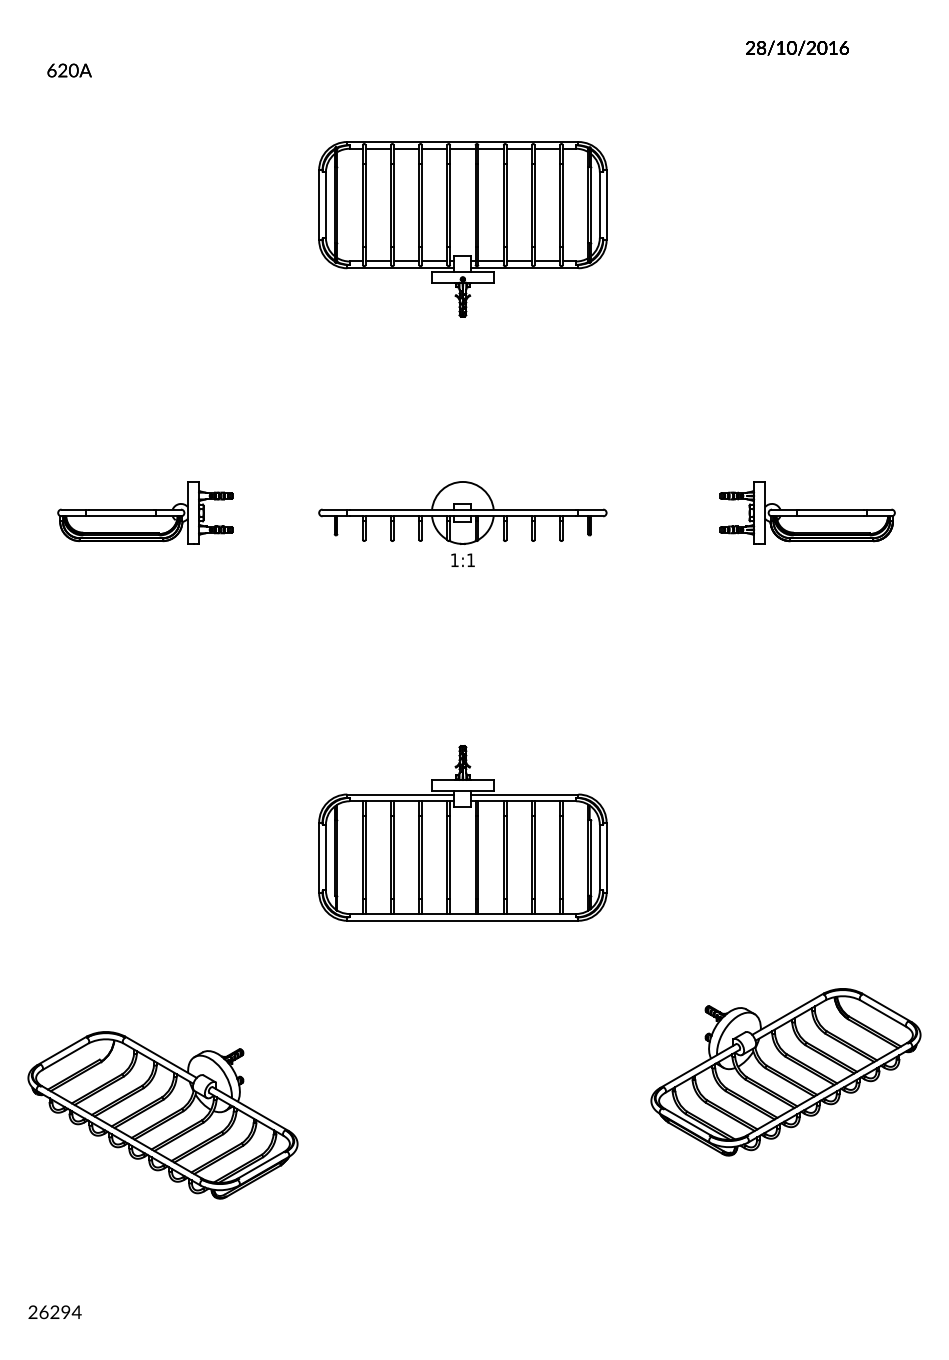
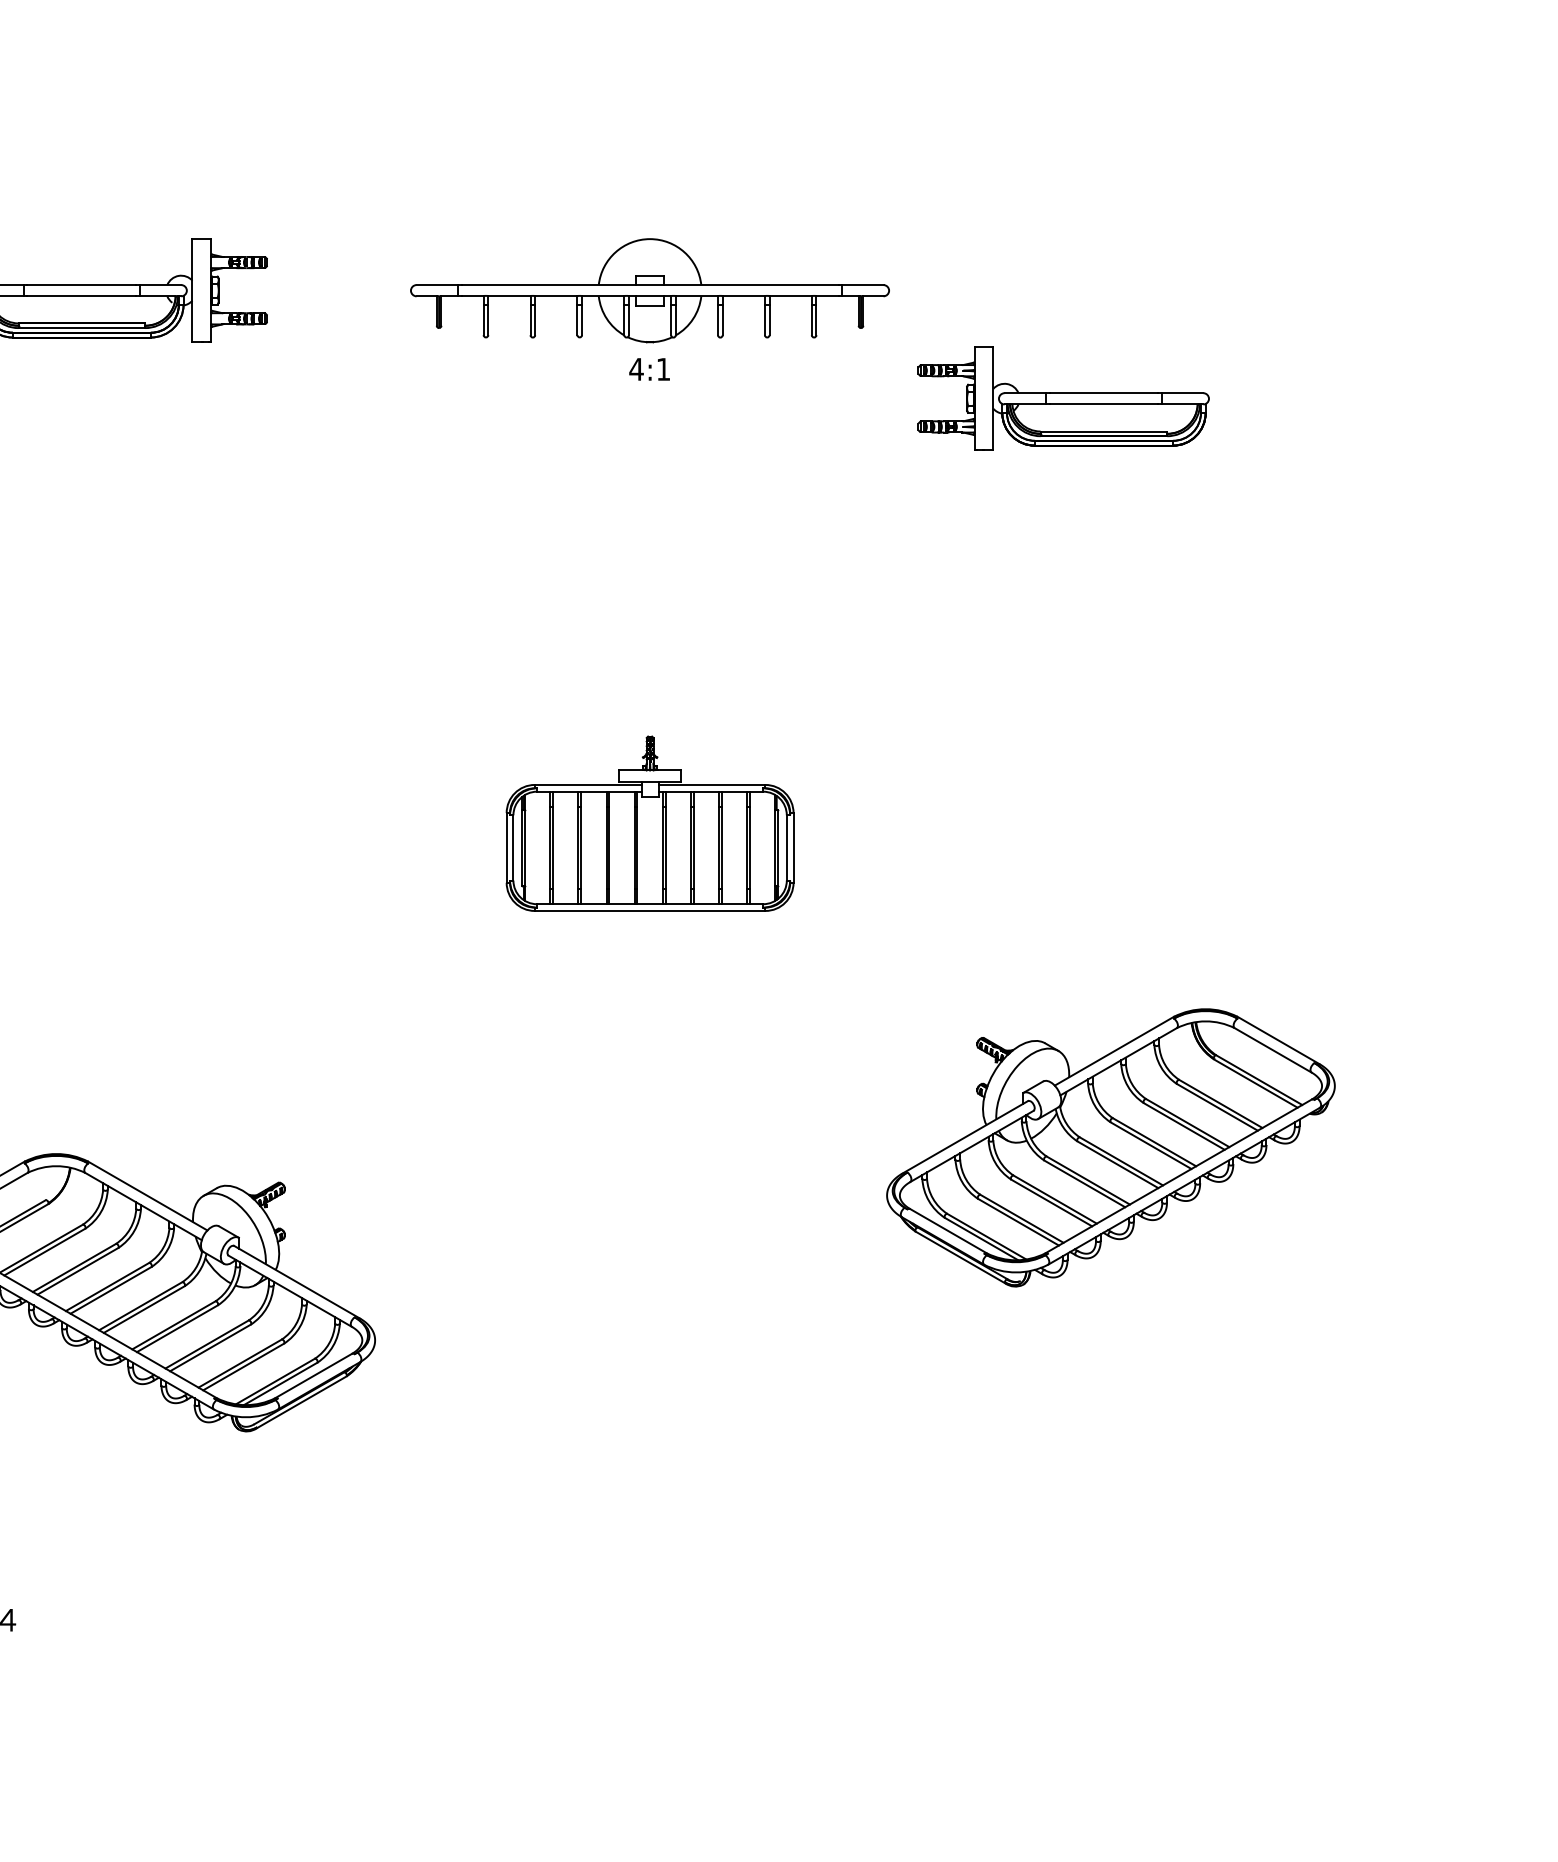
part: (807, 512) -> (1063, 398), moved
text: (454, 559) -> (636, 368), 1:1 -> 4:1
part: (462, 833) -> (649, 823), size x0.6
part: (785, 1072) -> (1110, 1148), moved

